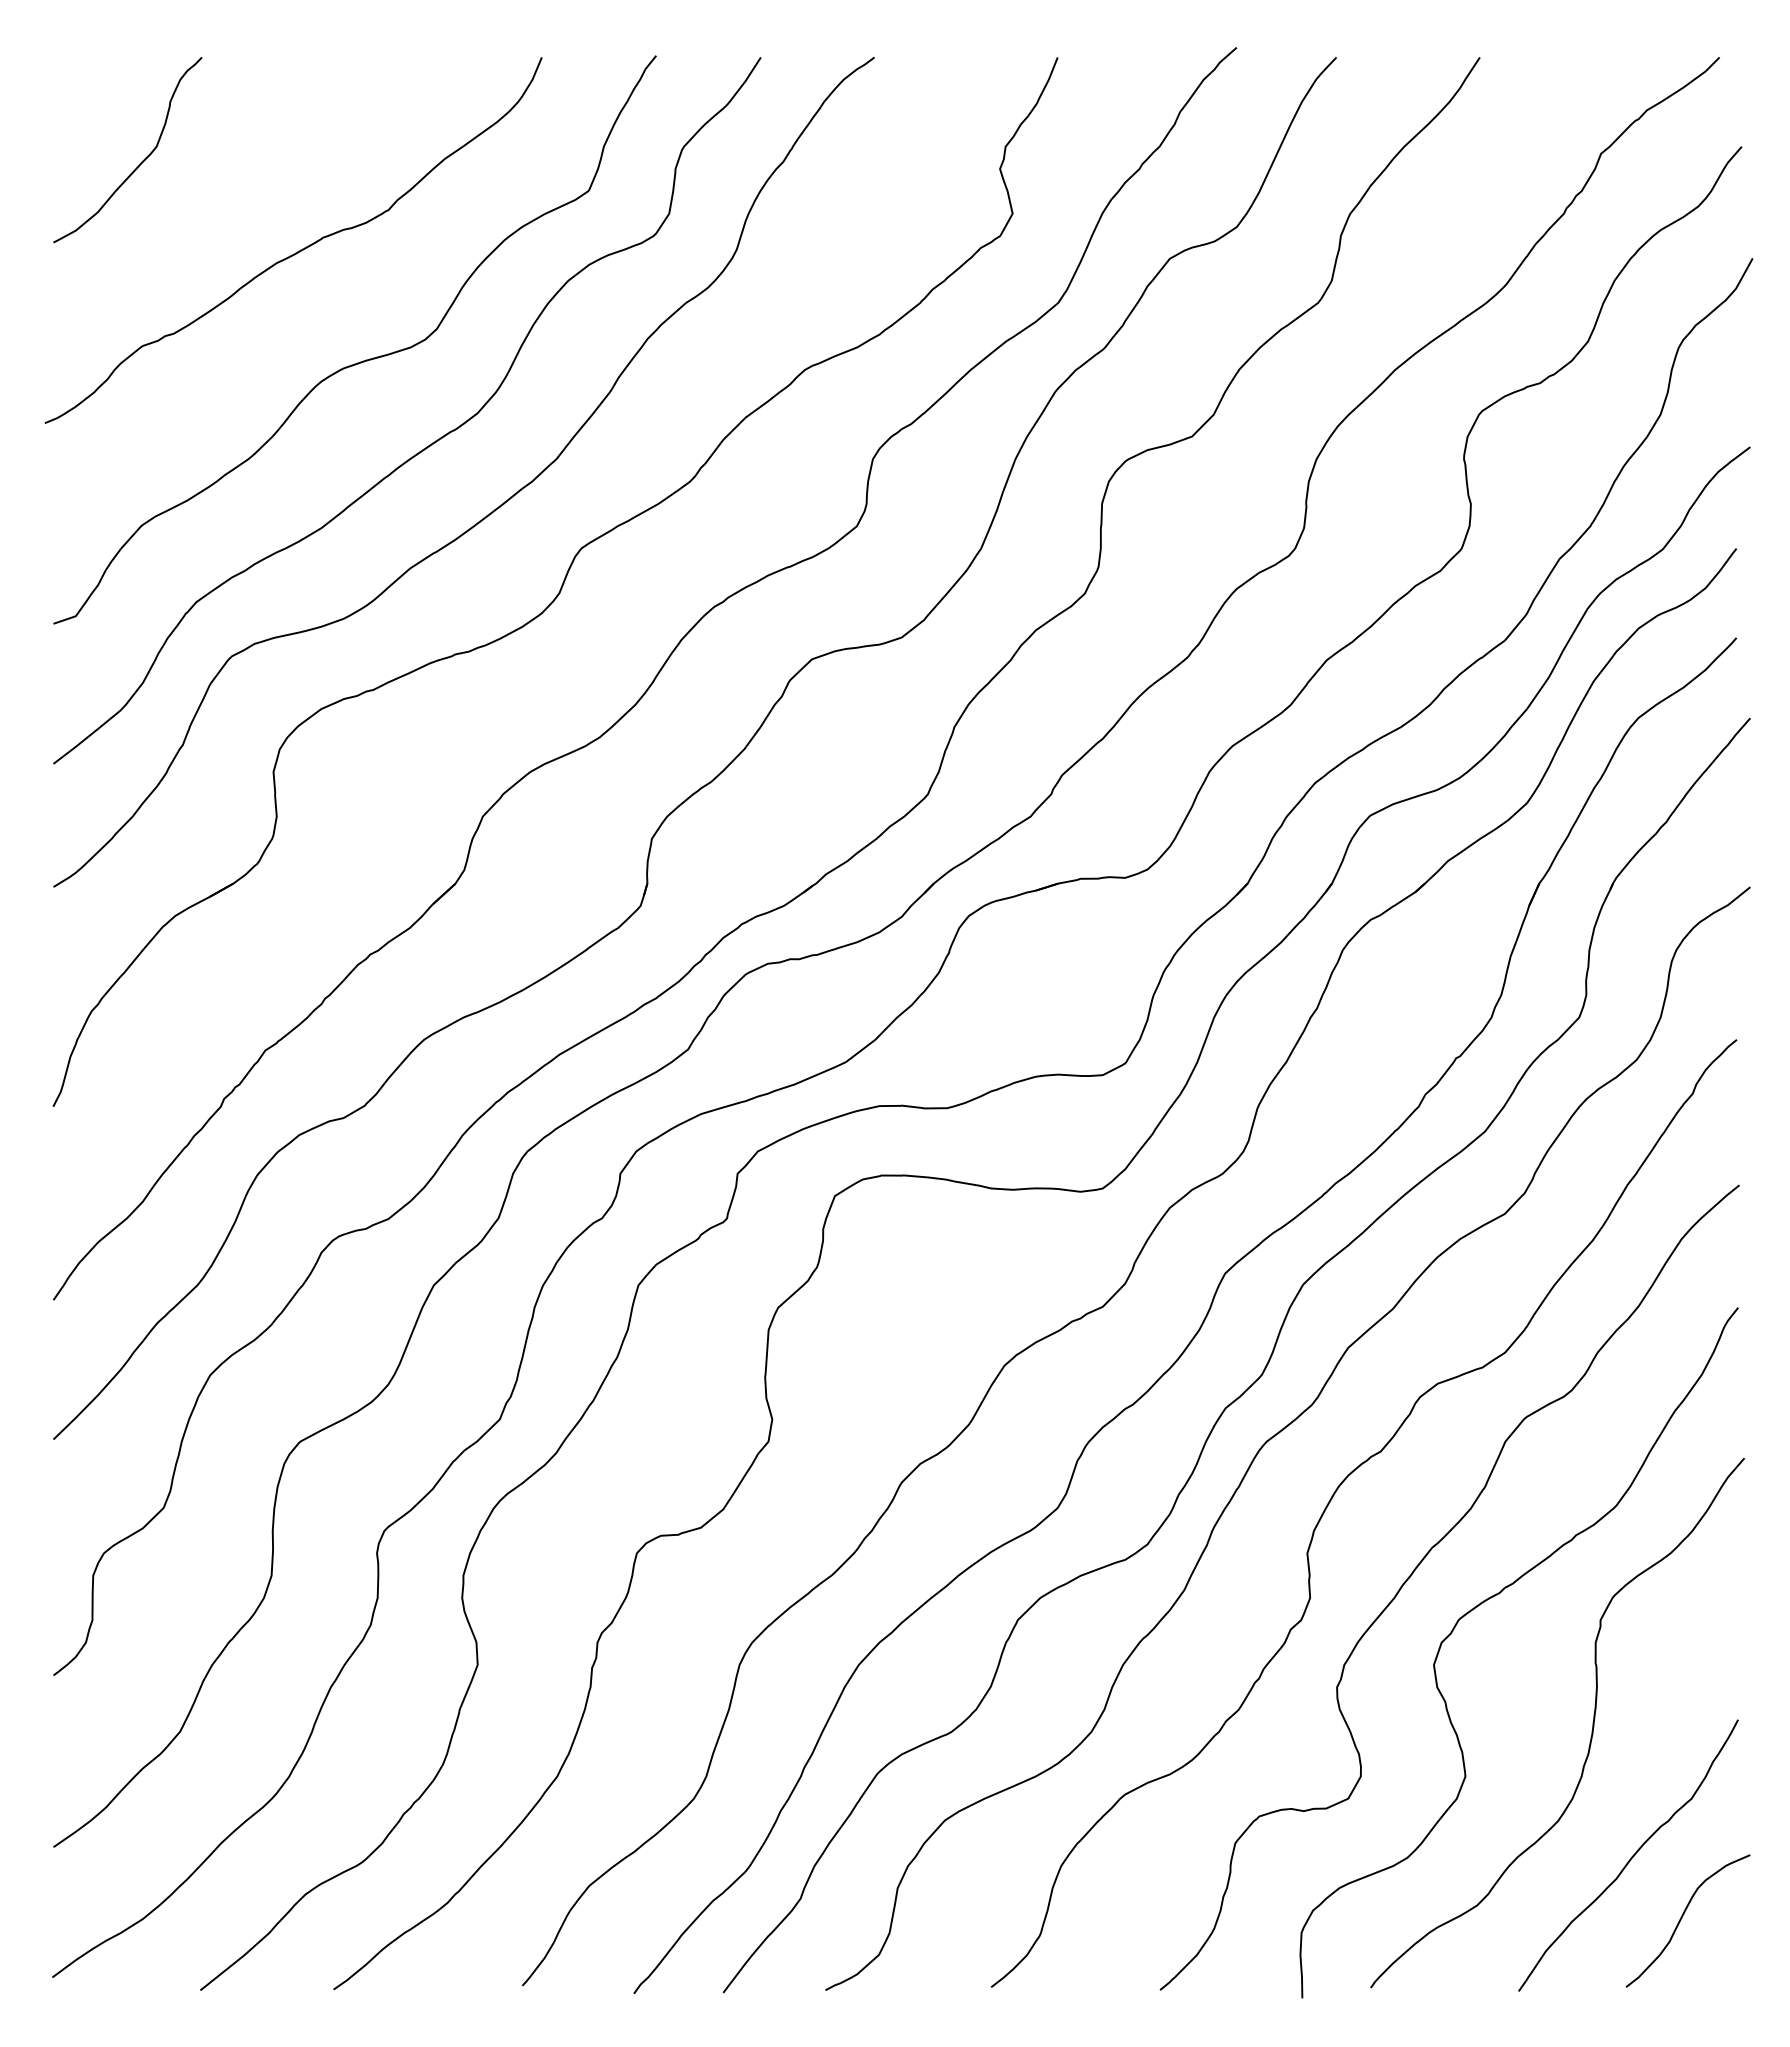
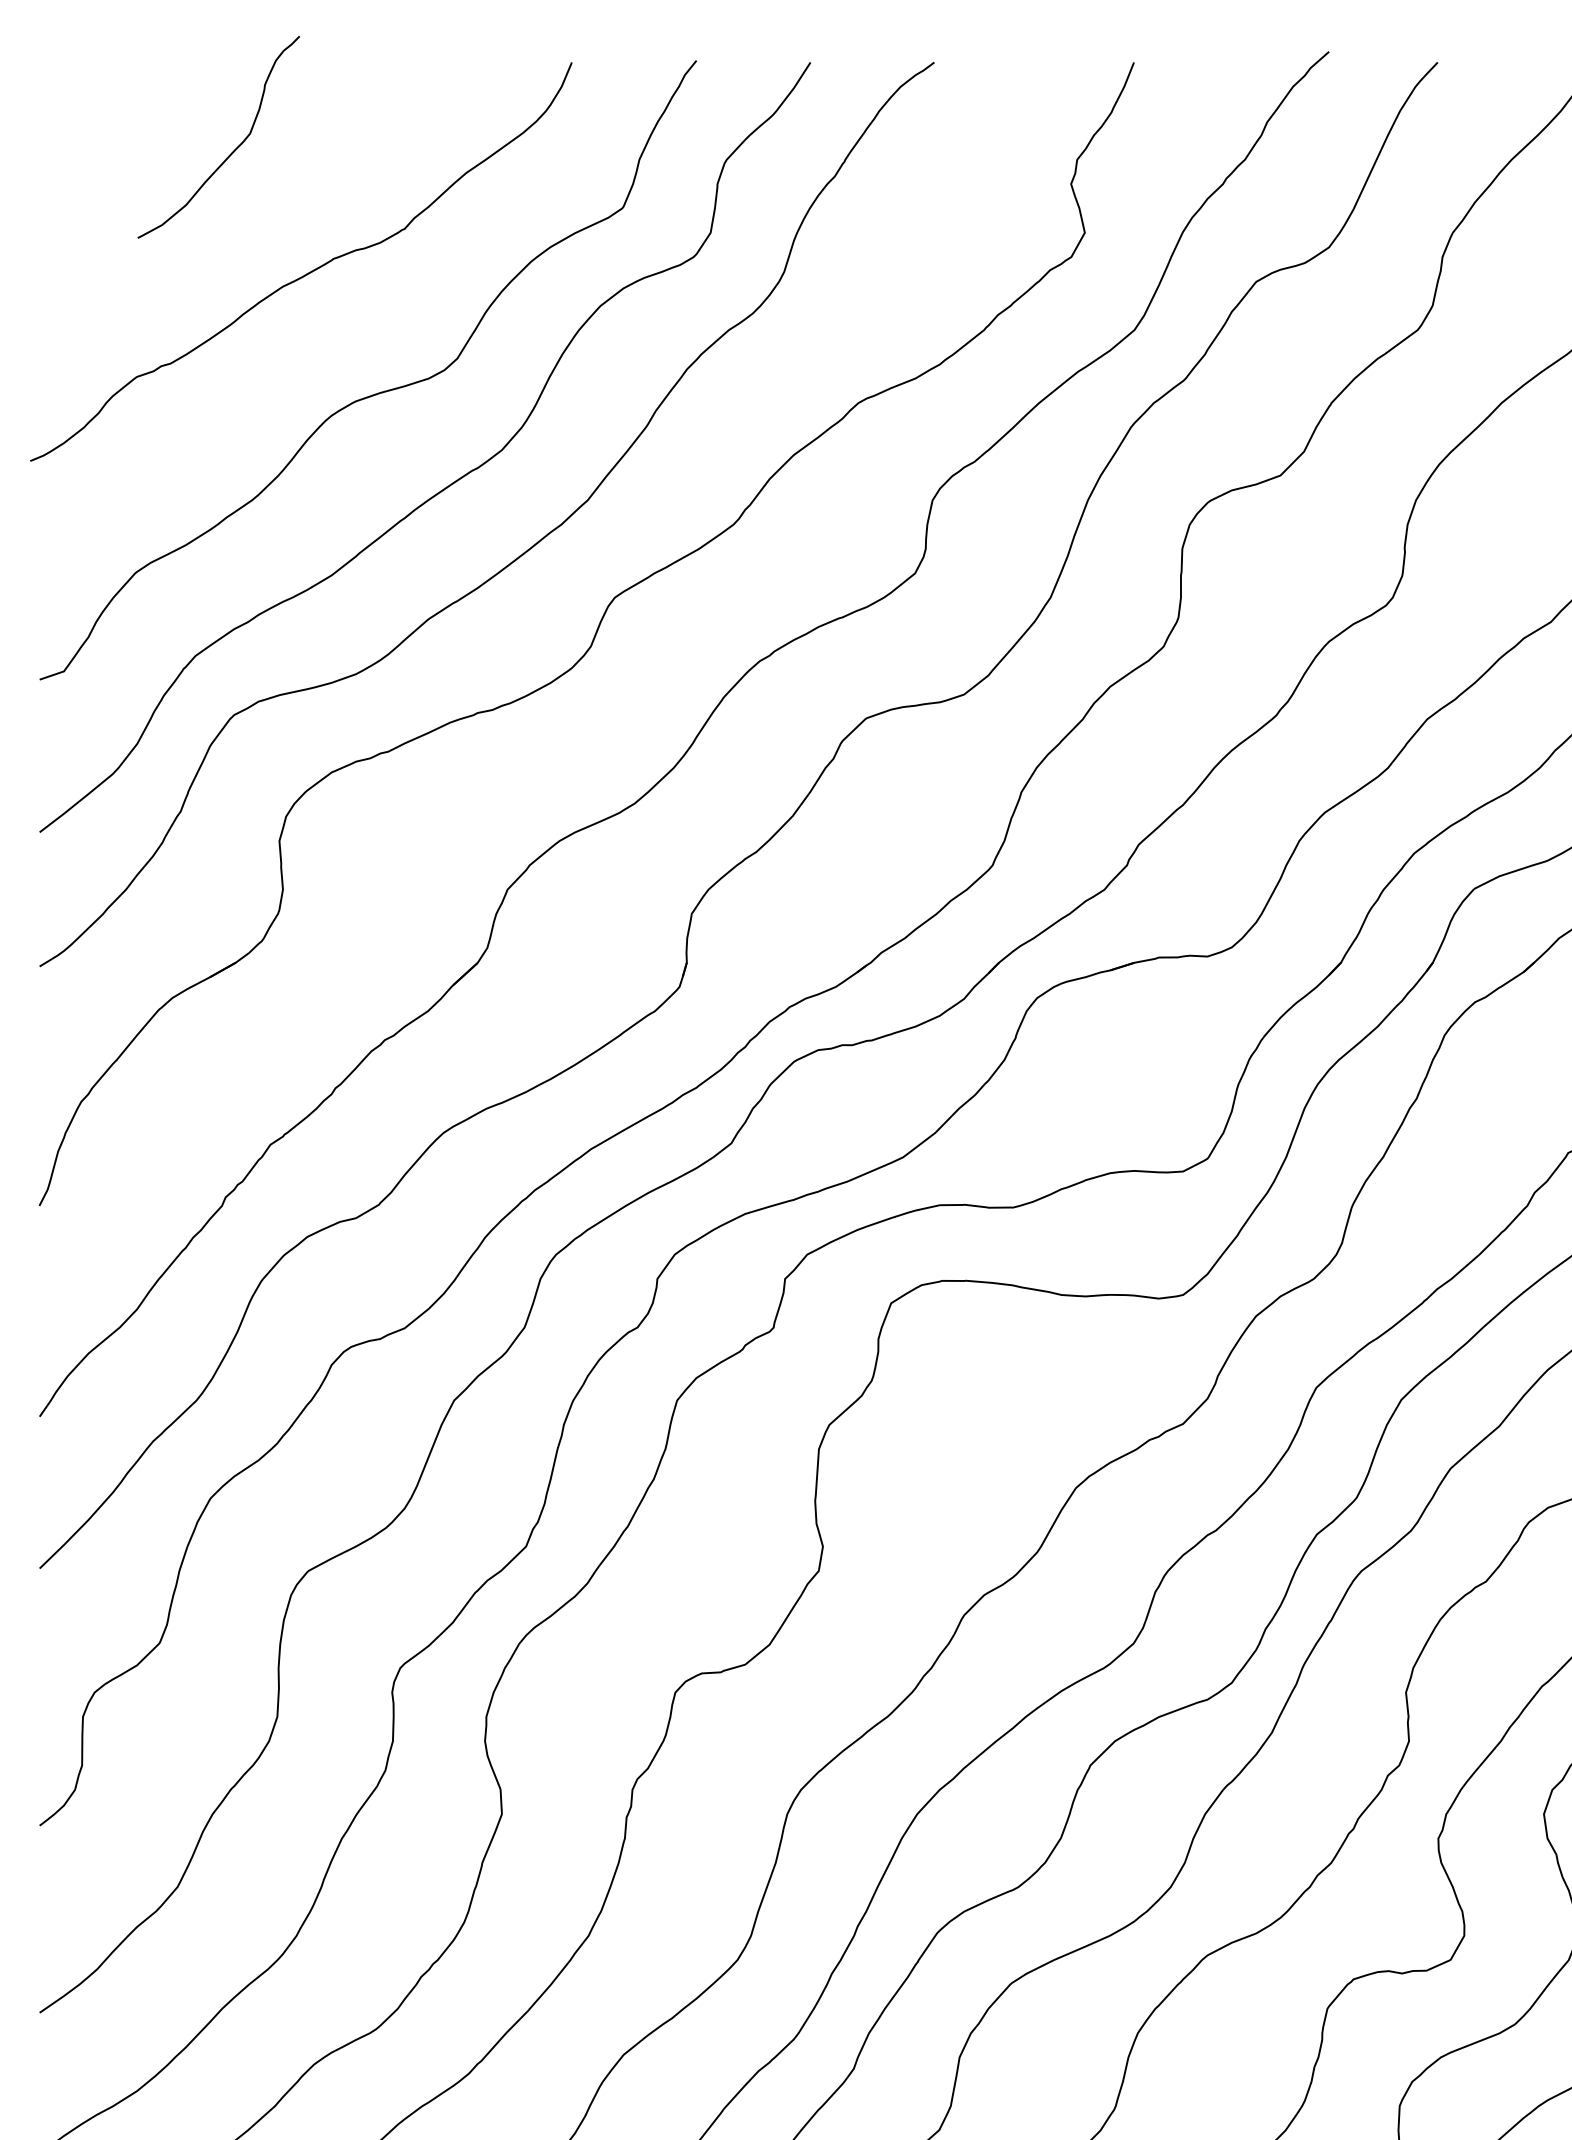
curve: (140, 162) -> (232, 150), moved

